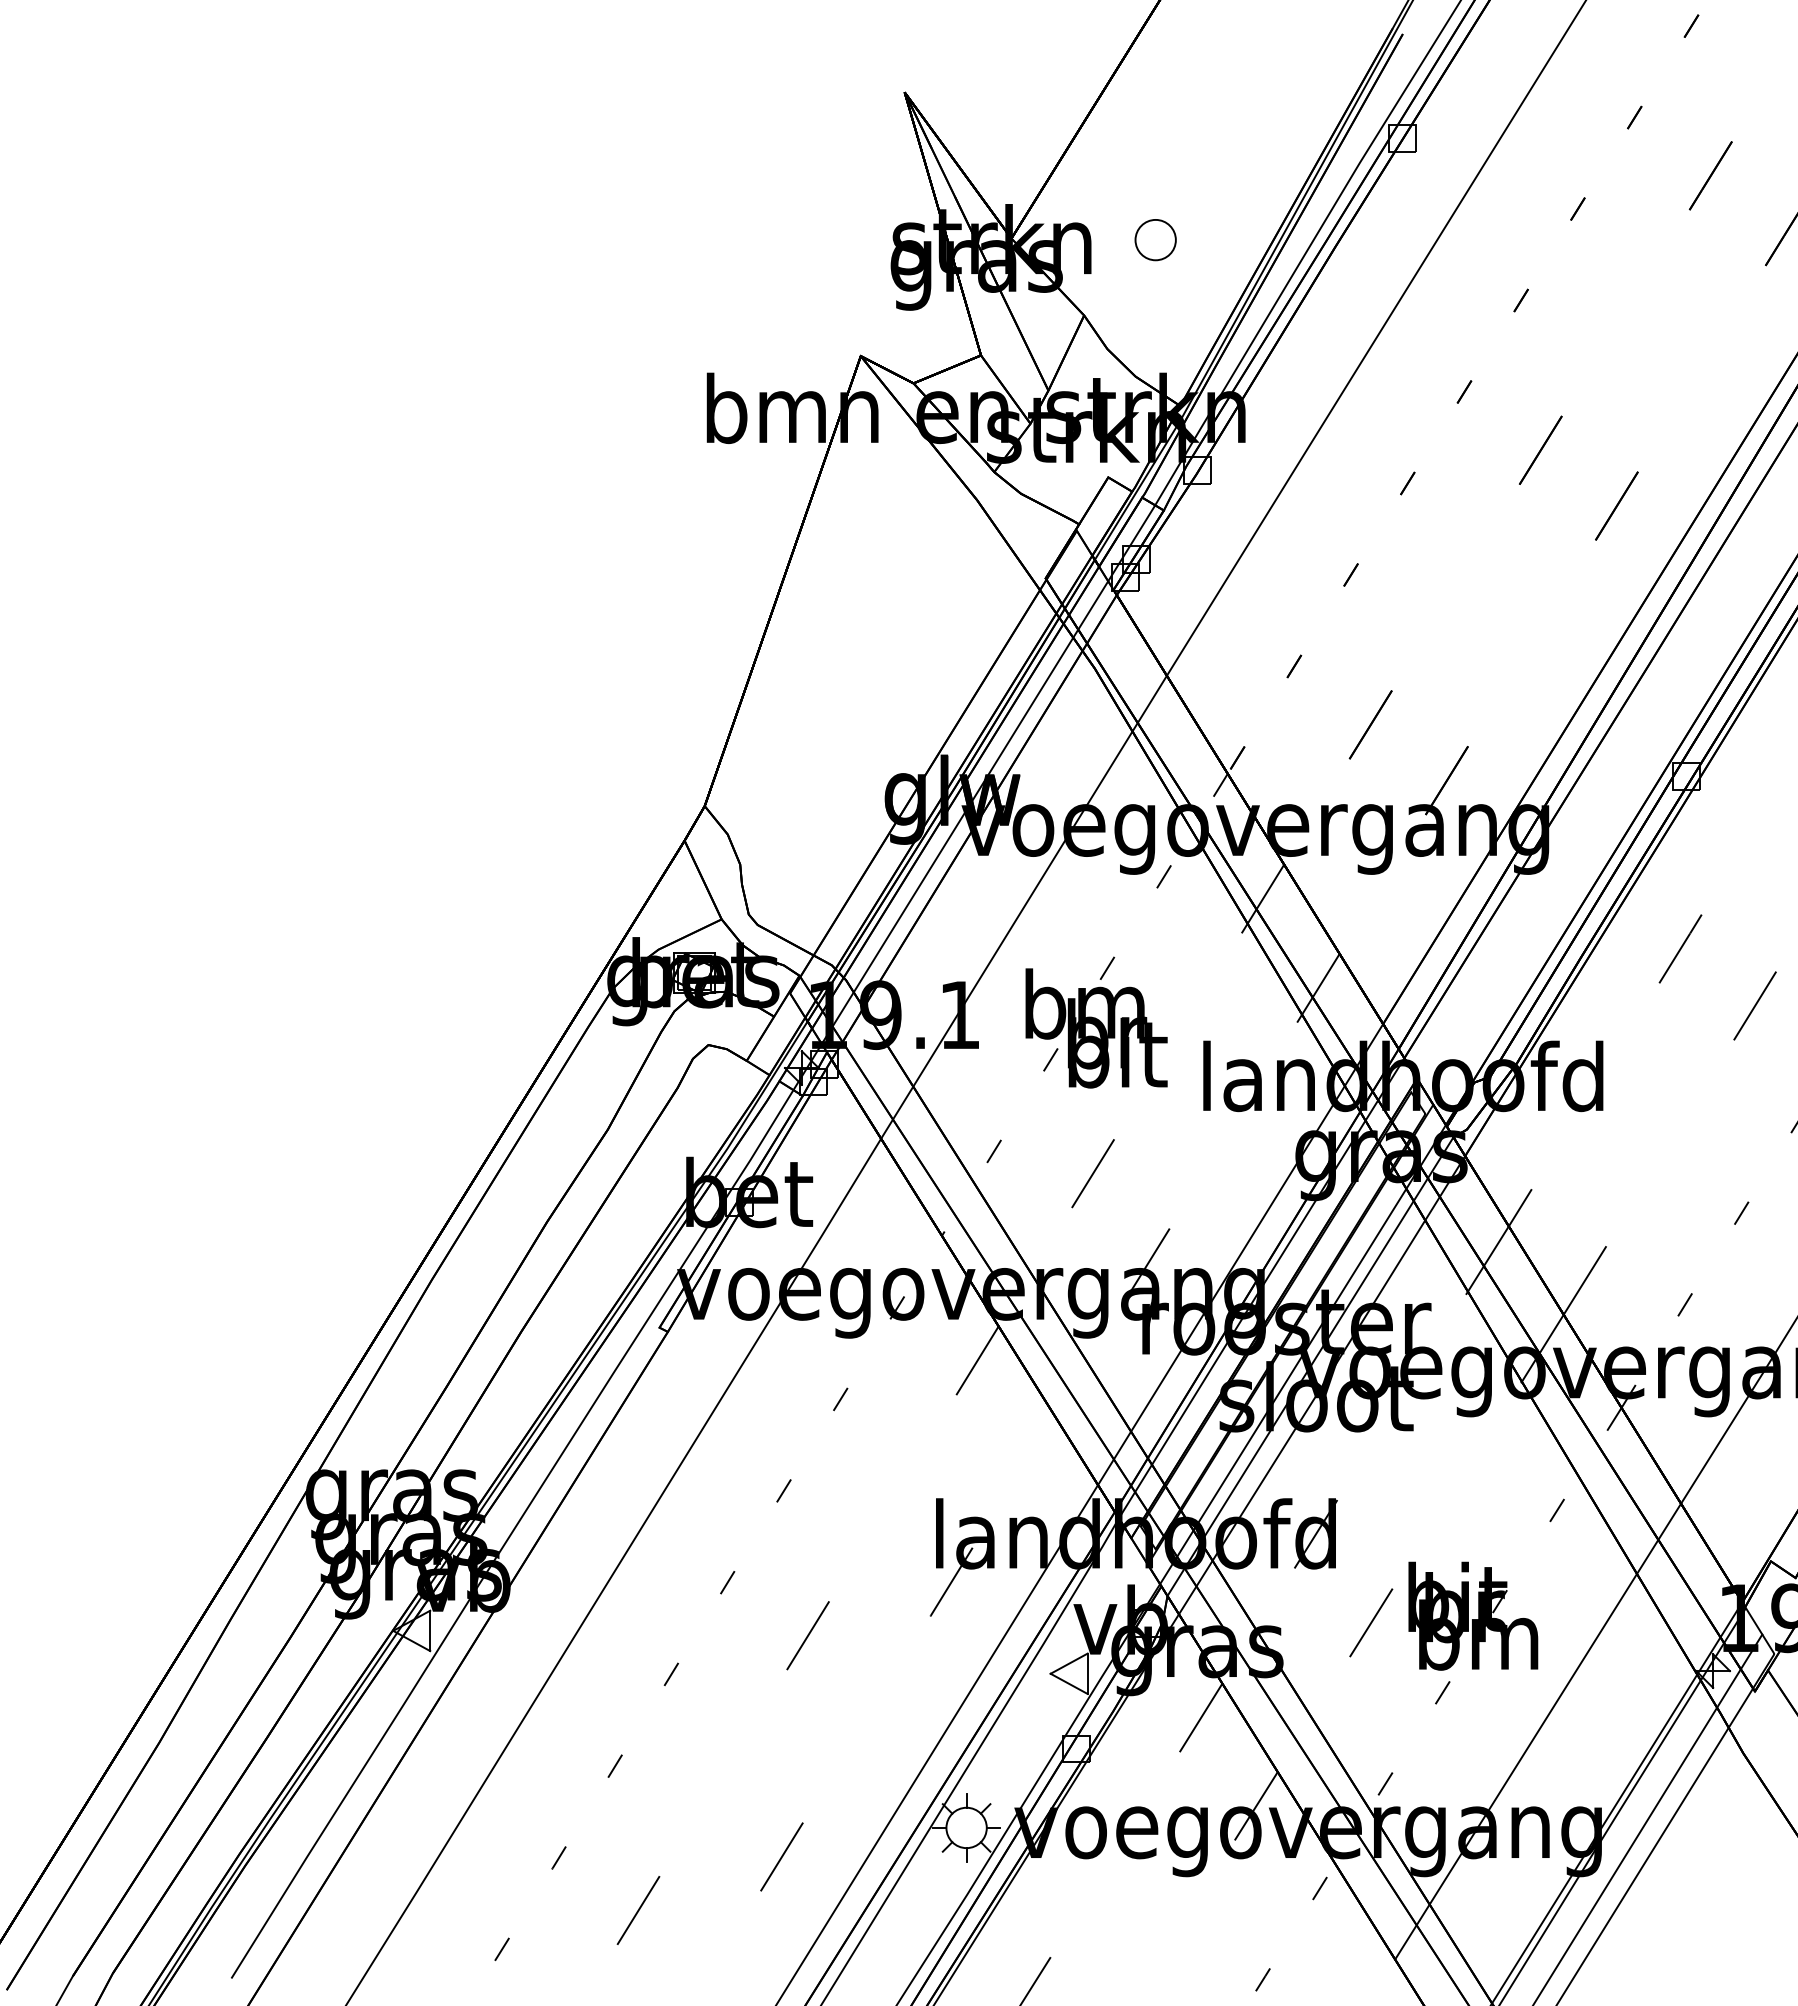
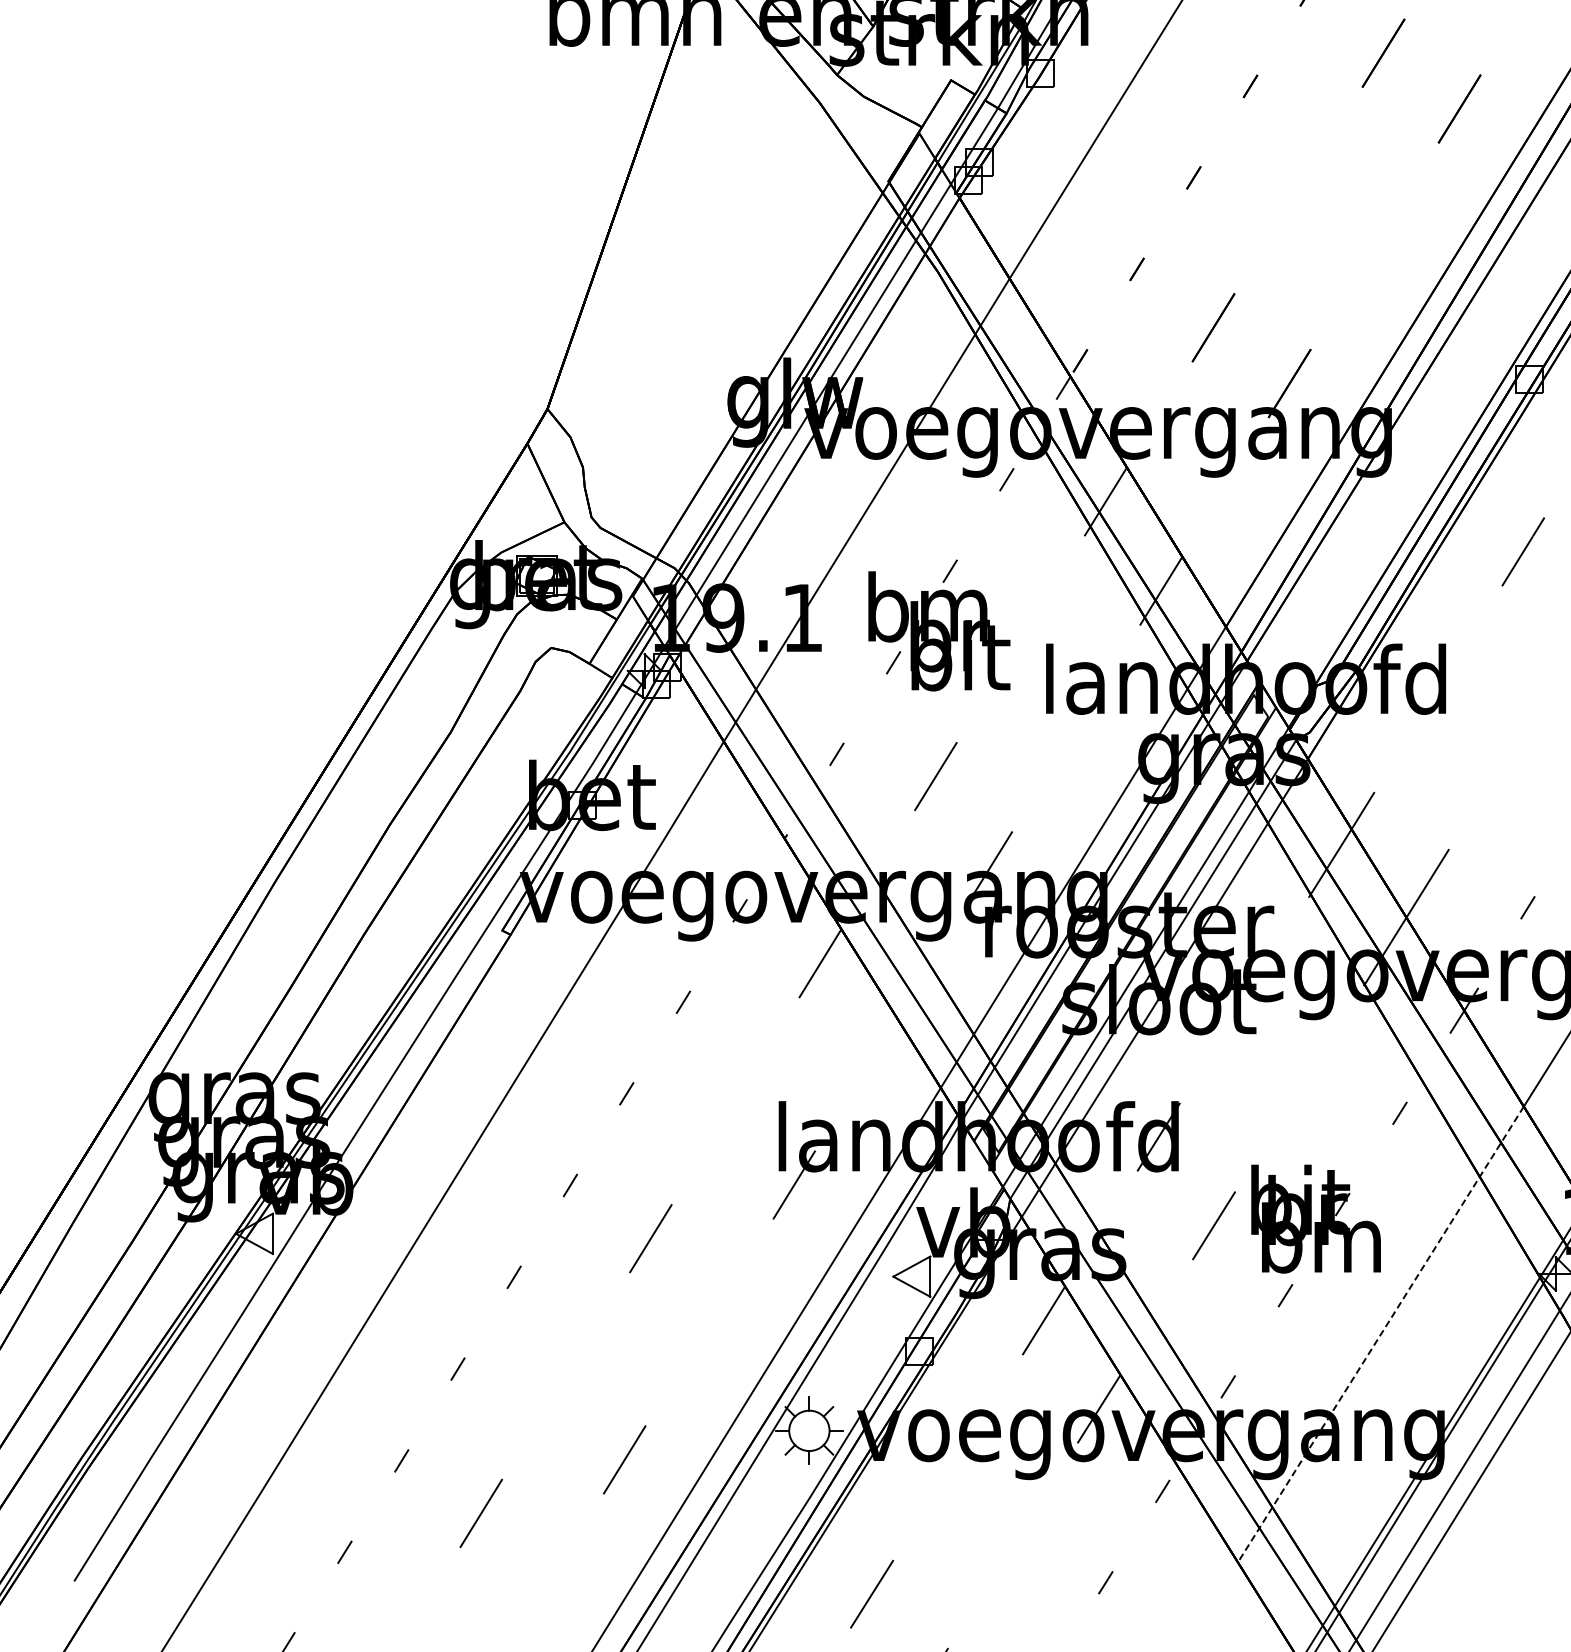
line: (1537, 1732) -> (1380, 1335), solid -> dashed

